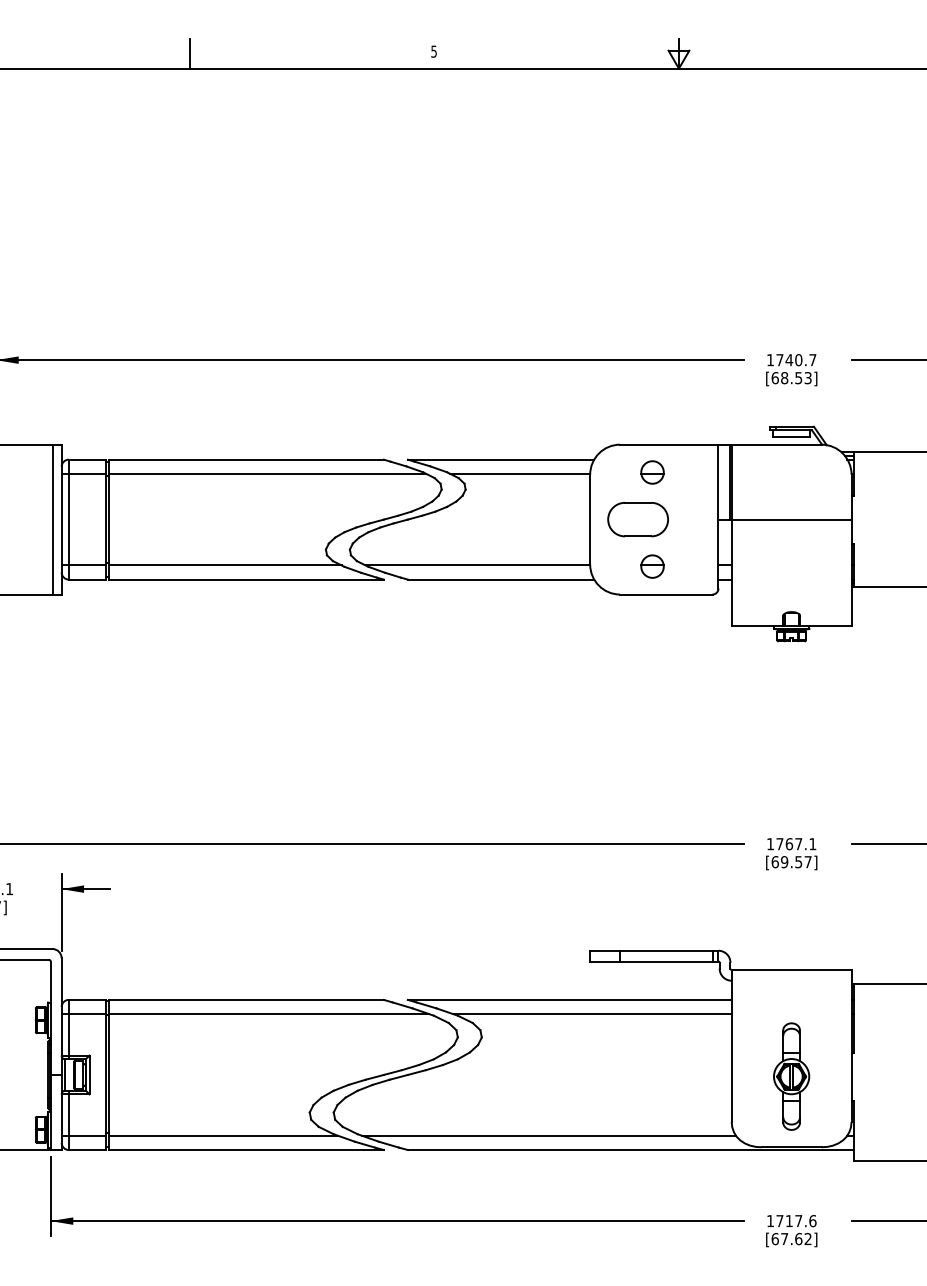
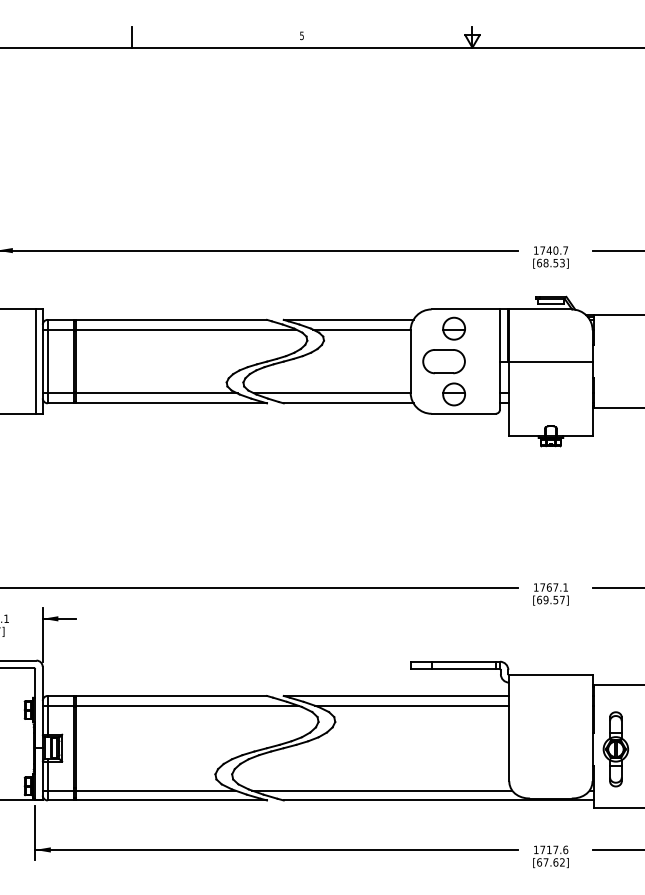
part: (651, 472) -> (453, 328), size x1.4
part: (651, 565) -> (453, 393), size x1.4
part: (791, 1076) -> (615, 749), moved

